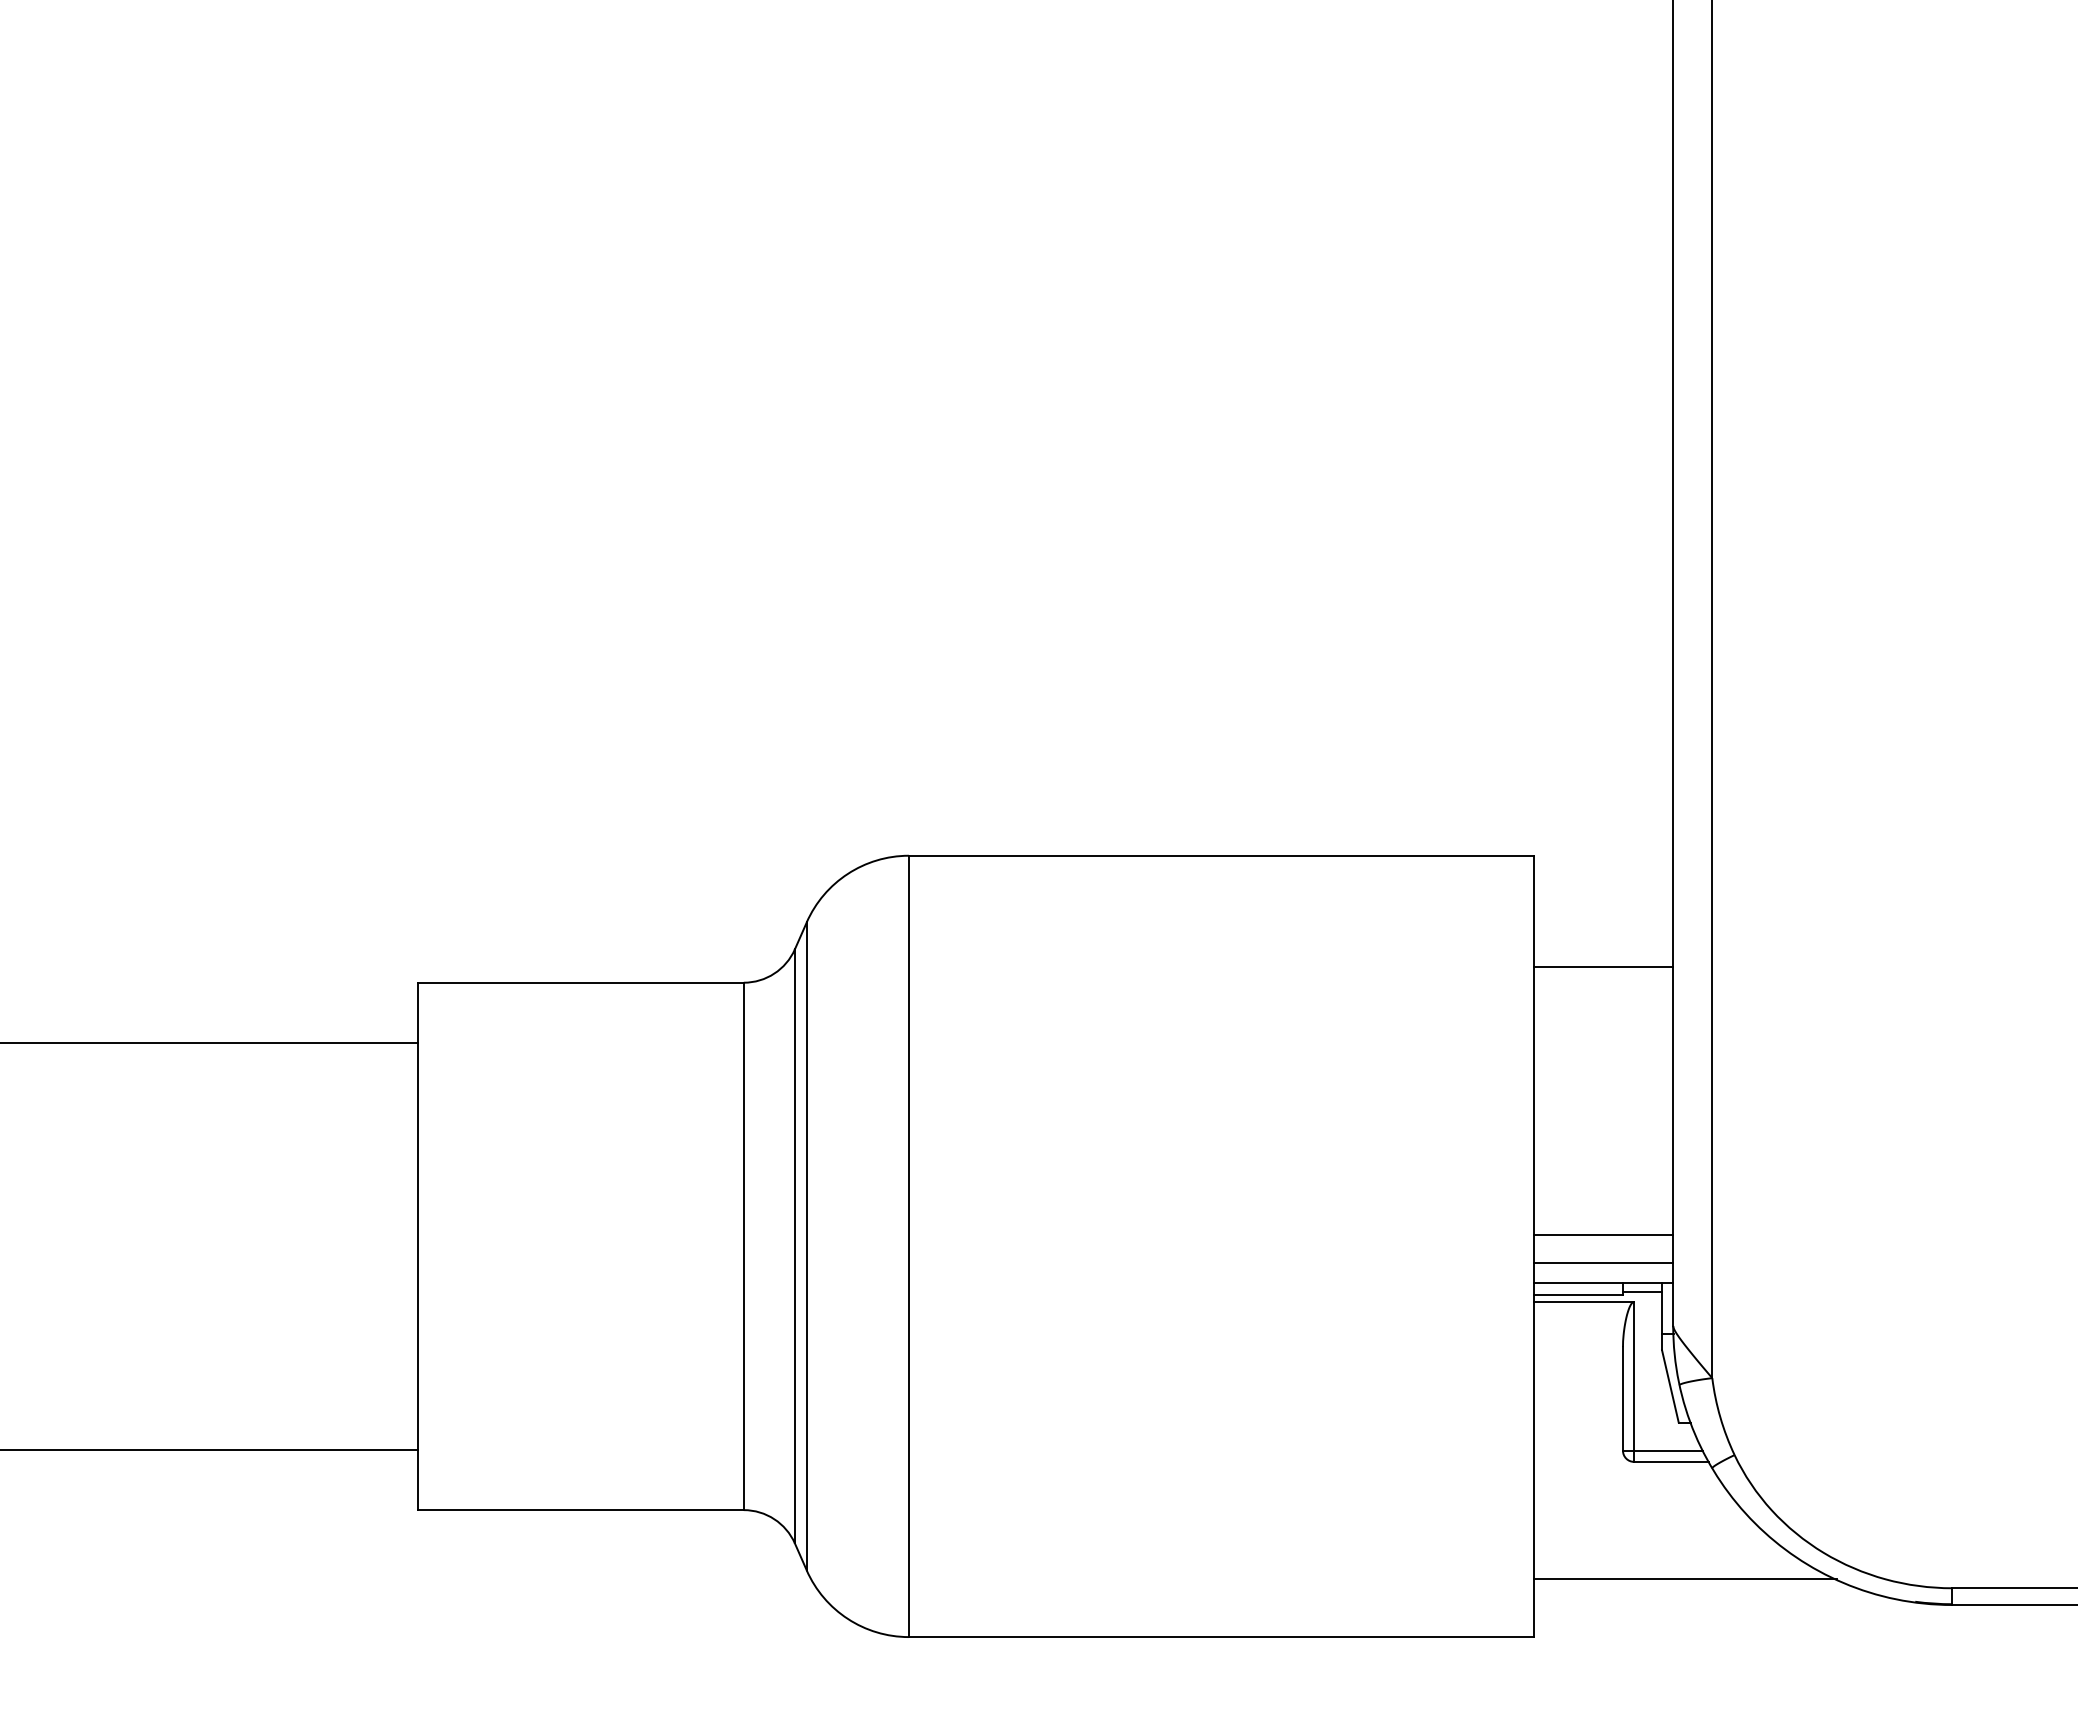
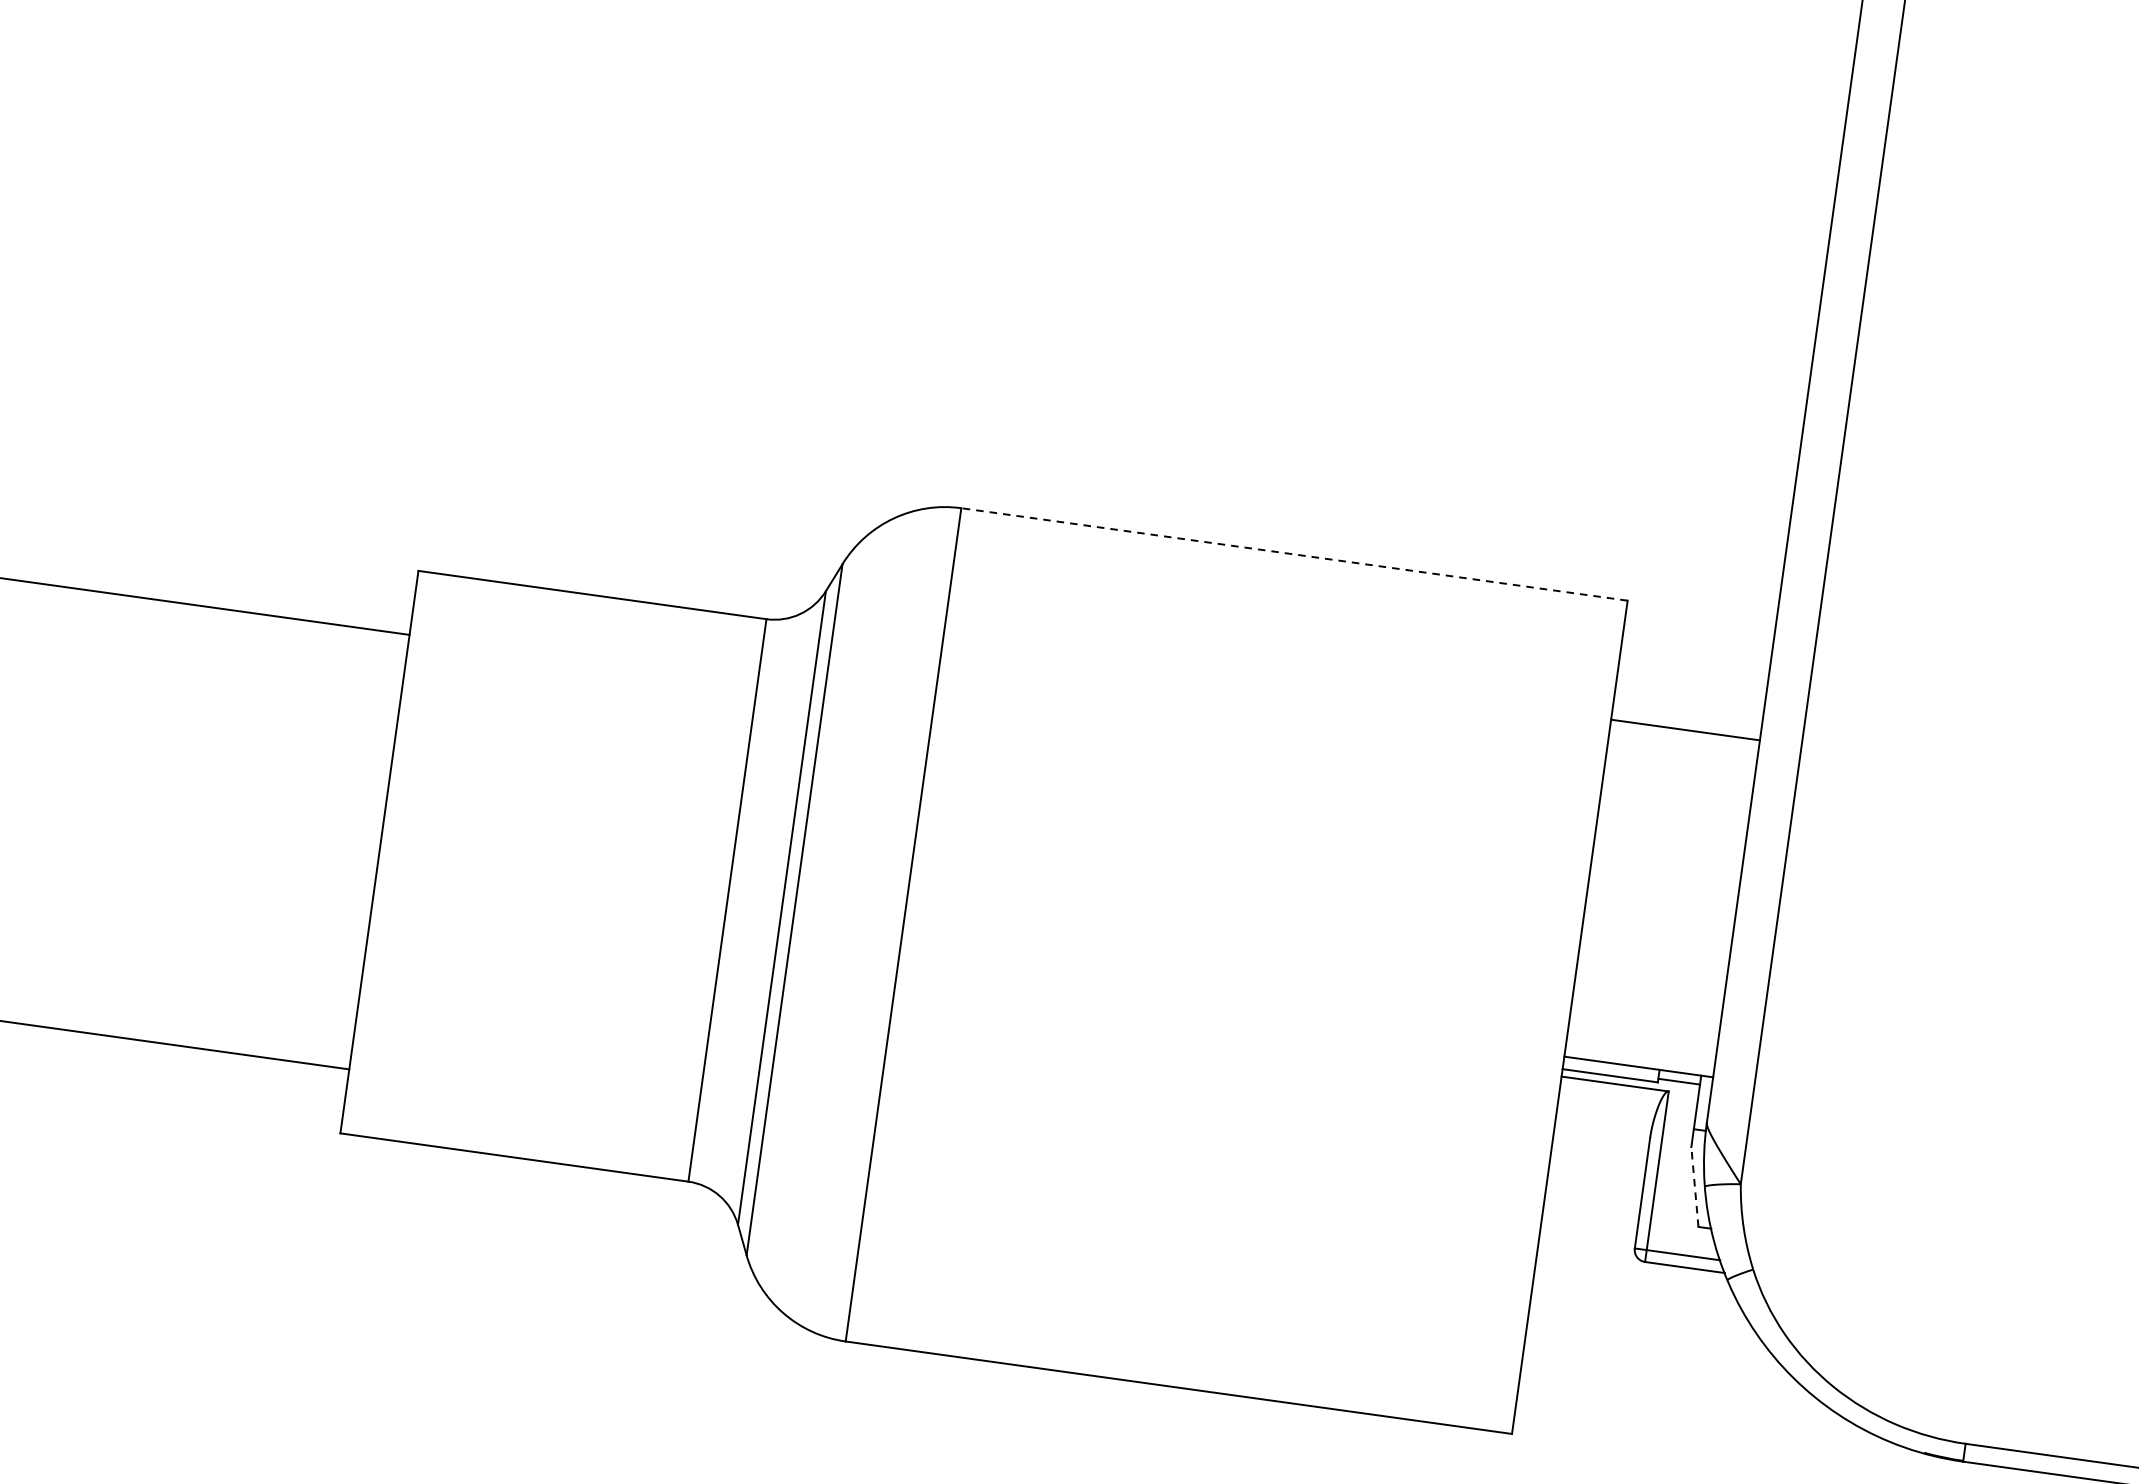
line: (1220, 855) -> (1293, 554), solid -> dashed
line: (1603, 1235) -> (1645, 1016), removed
line: (1603, 1263) -> (1641, 1045), removed
line: (1670, 1386) -> (1695, 1186), solid -> dashed
line: (1684, 1579) -> (1681, 1394), removed

